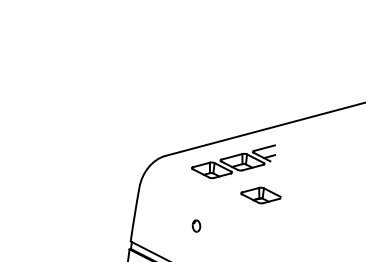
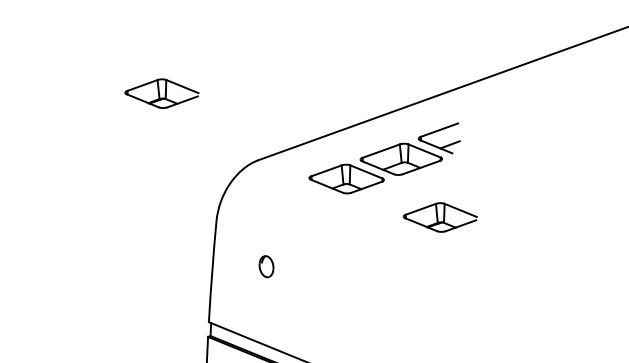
part: (115, 115) -> (161, 93), added
part: (196, 225) -> (266, 265), moved

